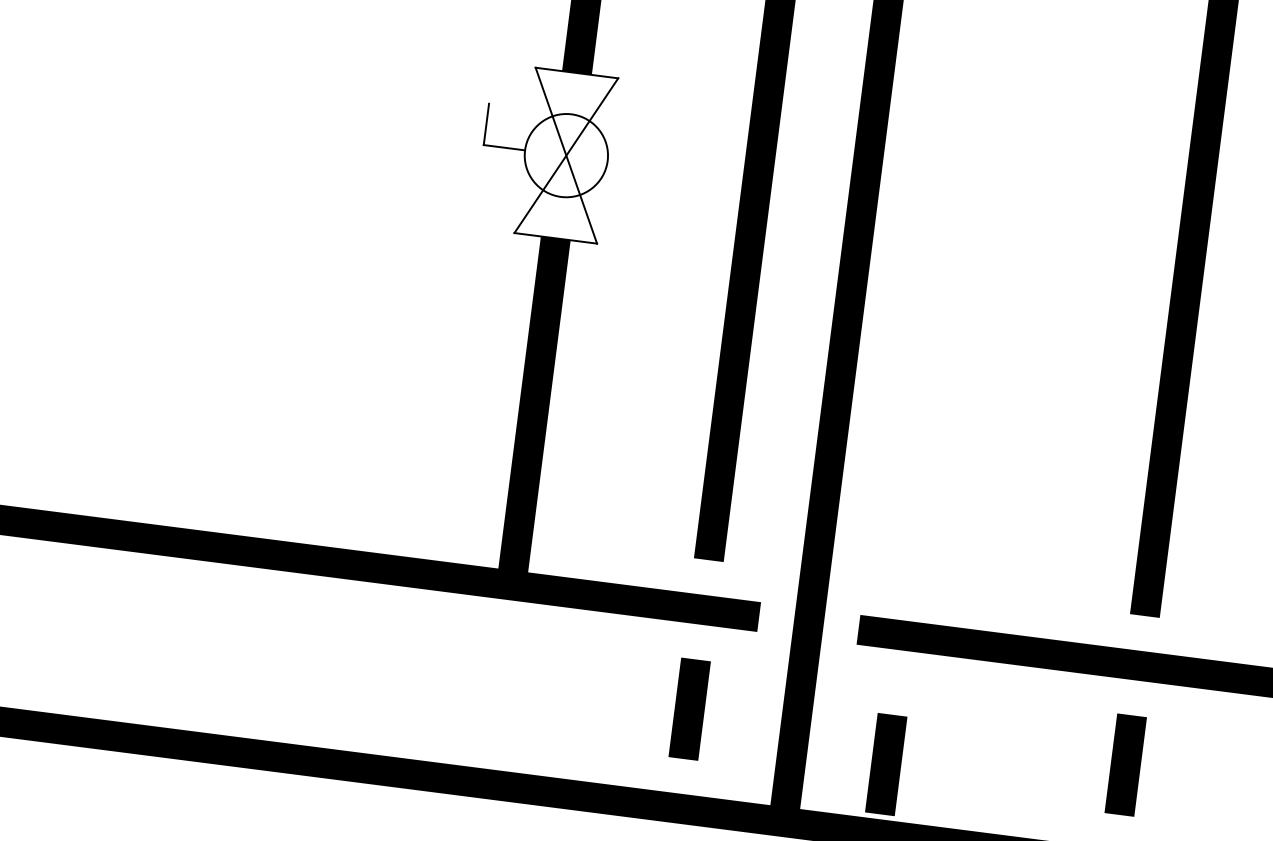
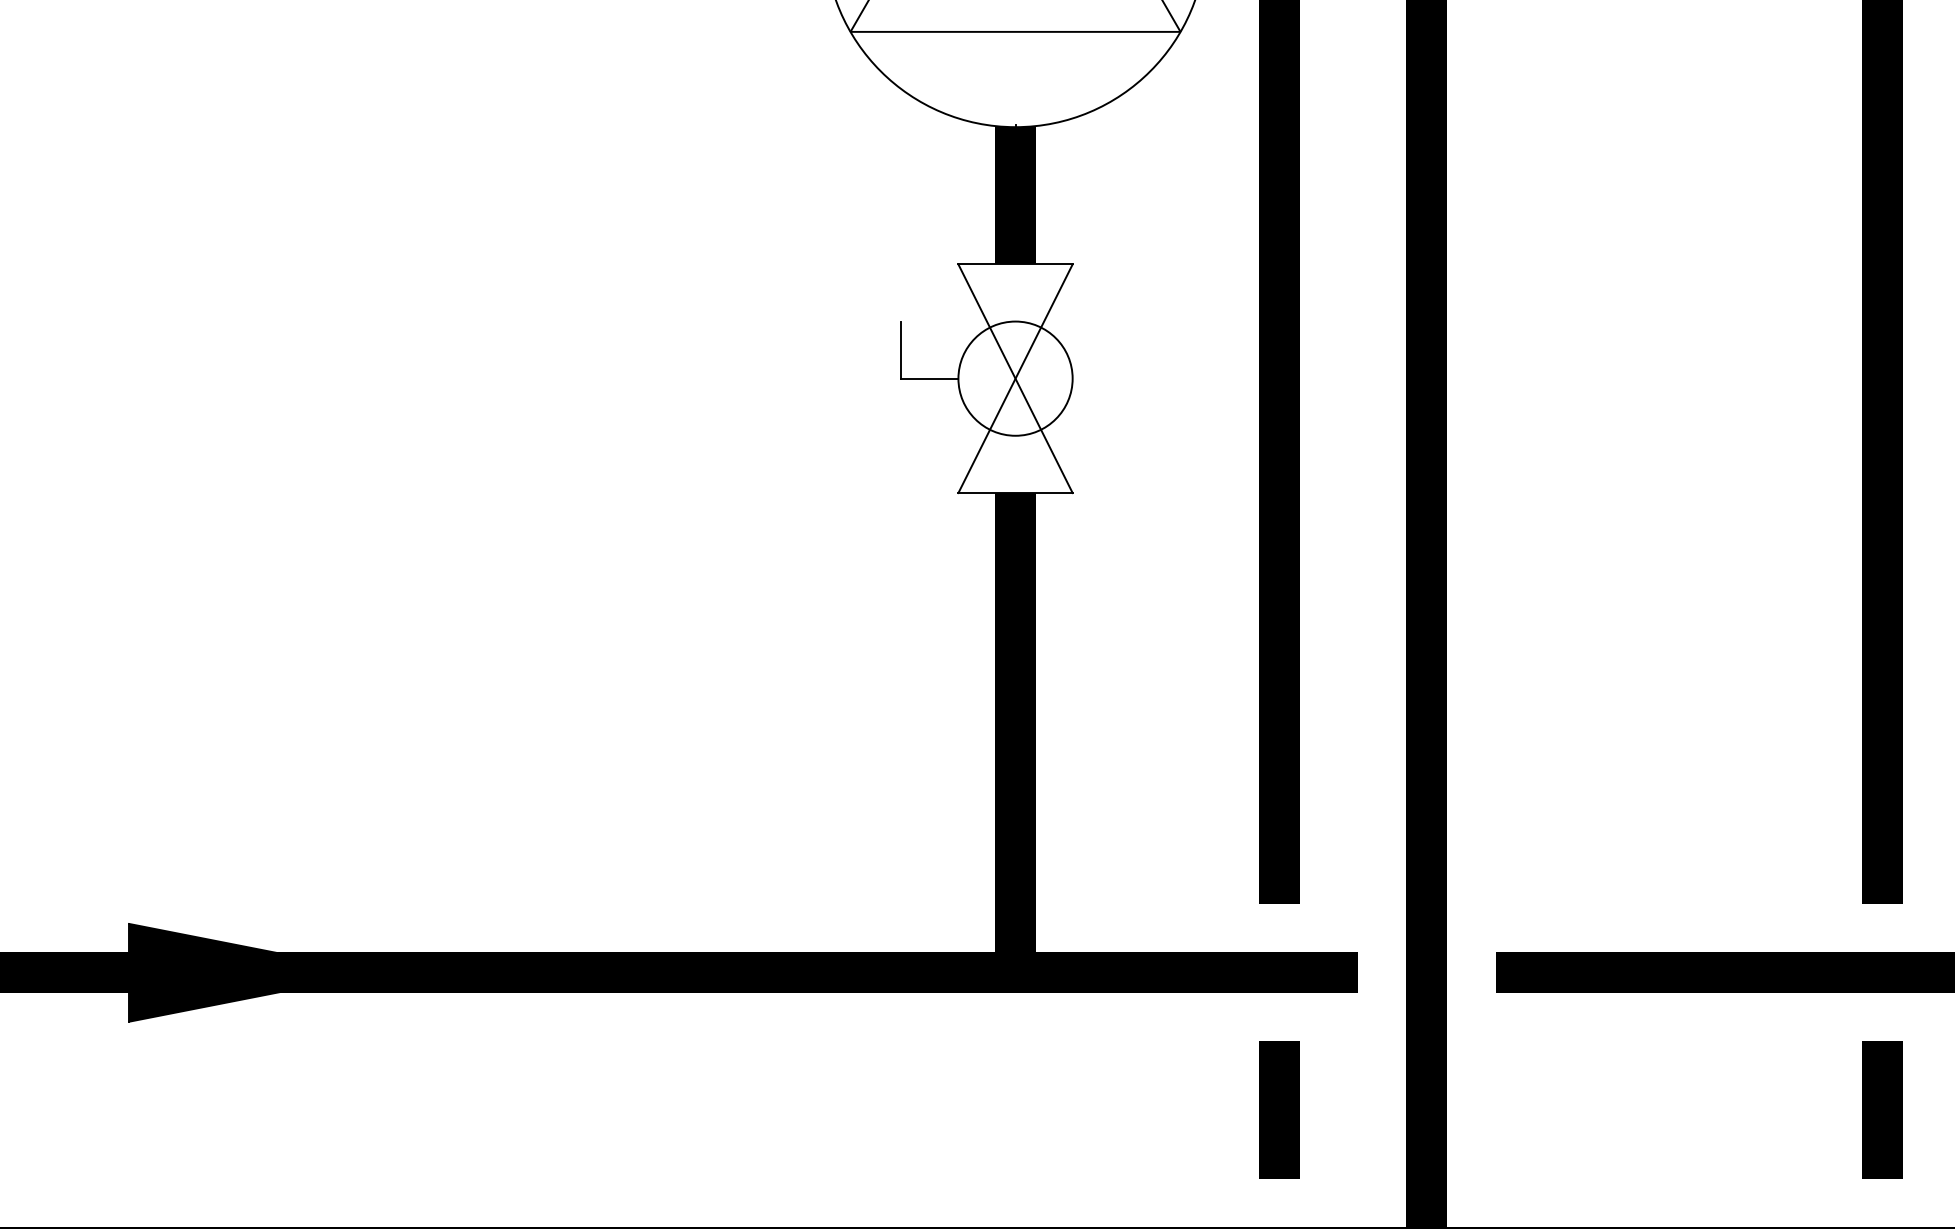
line: (886, 763) -> (1556, 1150), removed

